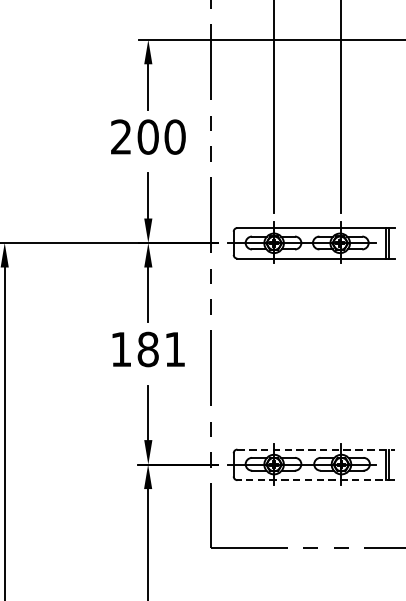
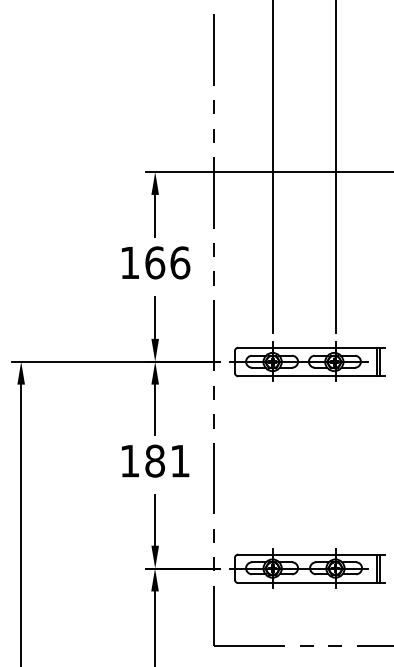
text: (148, 136) -> (155, 262), 200 -> 166
line: (316, 449) -> (312, 554), dashed -> solid
line: (315, 480) -> (311, 583), dashed -> solid

